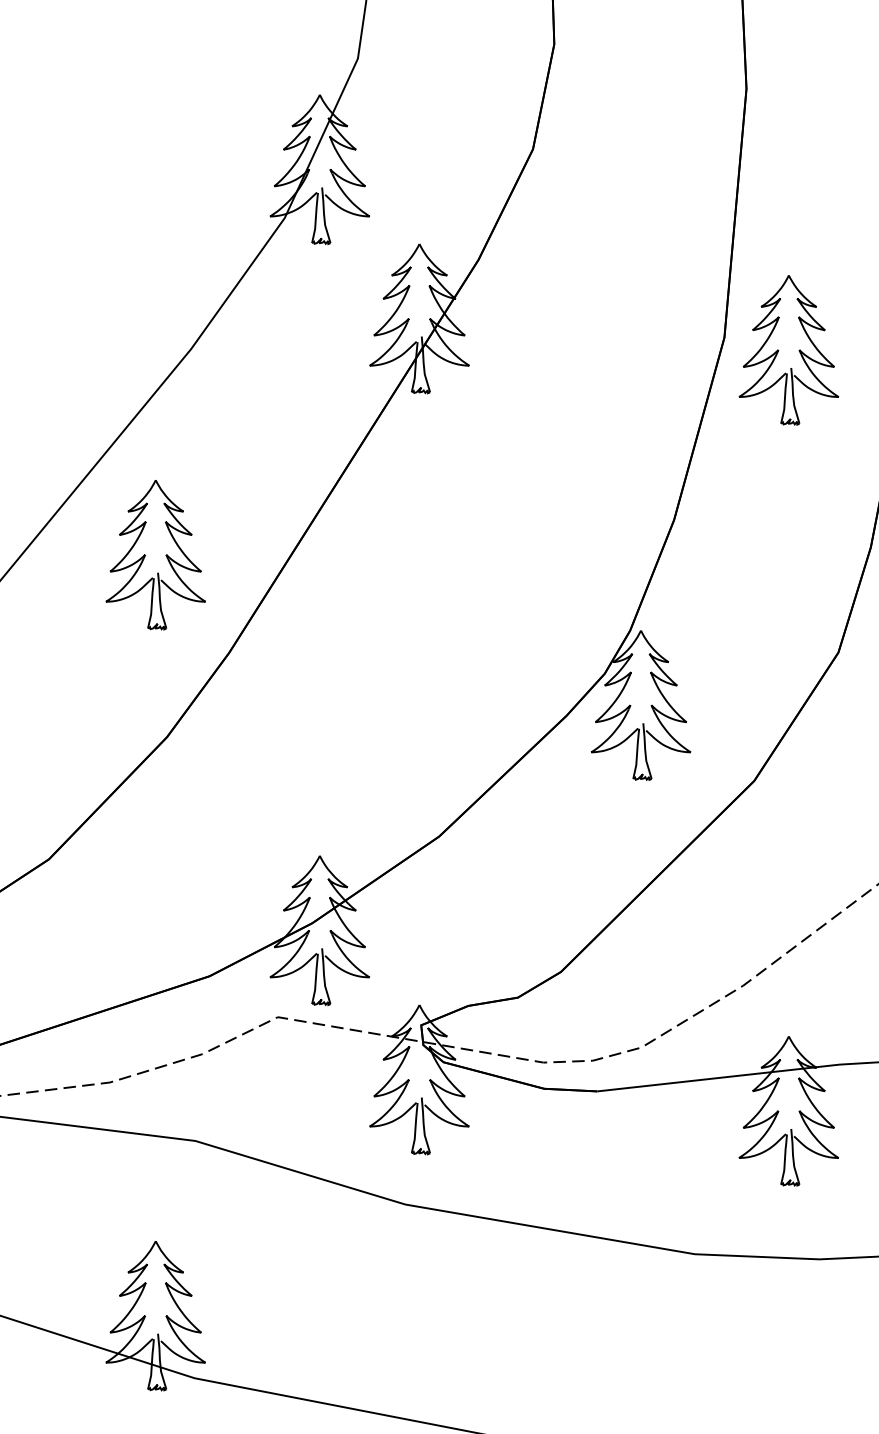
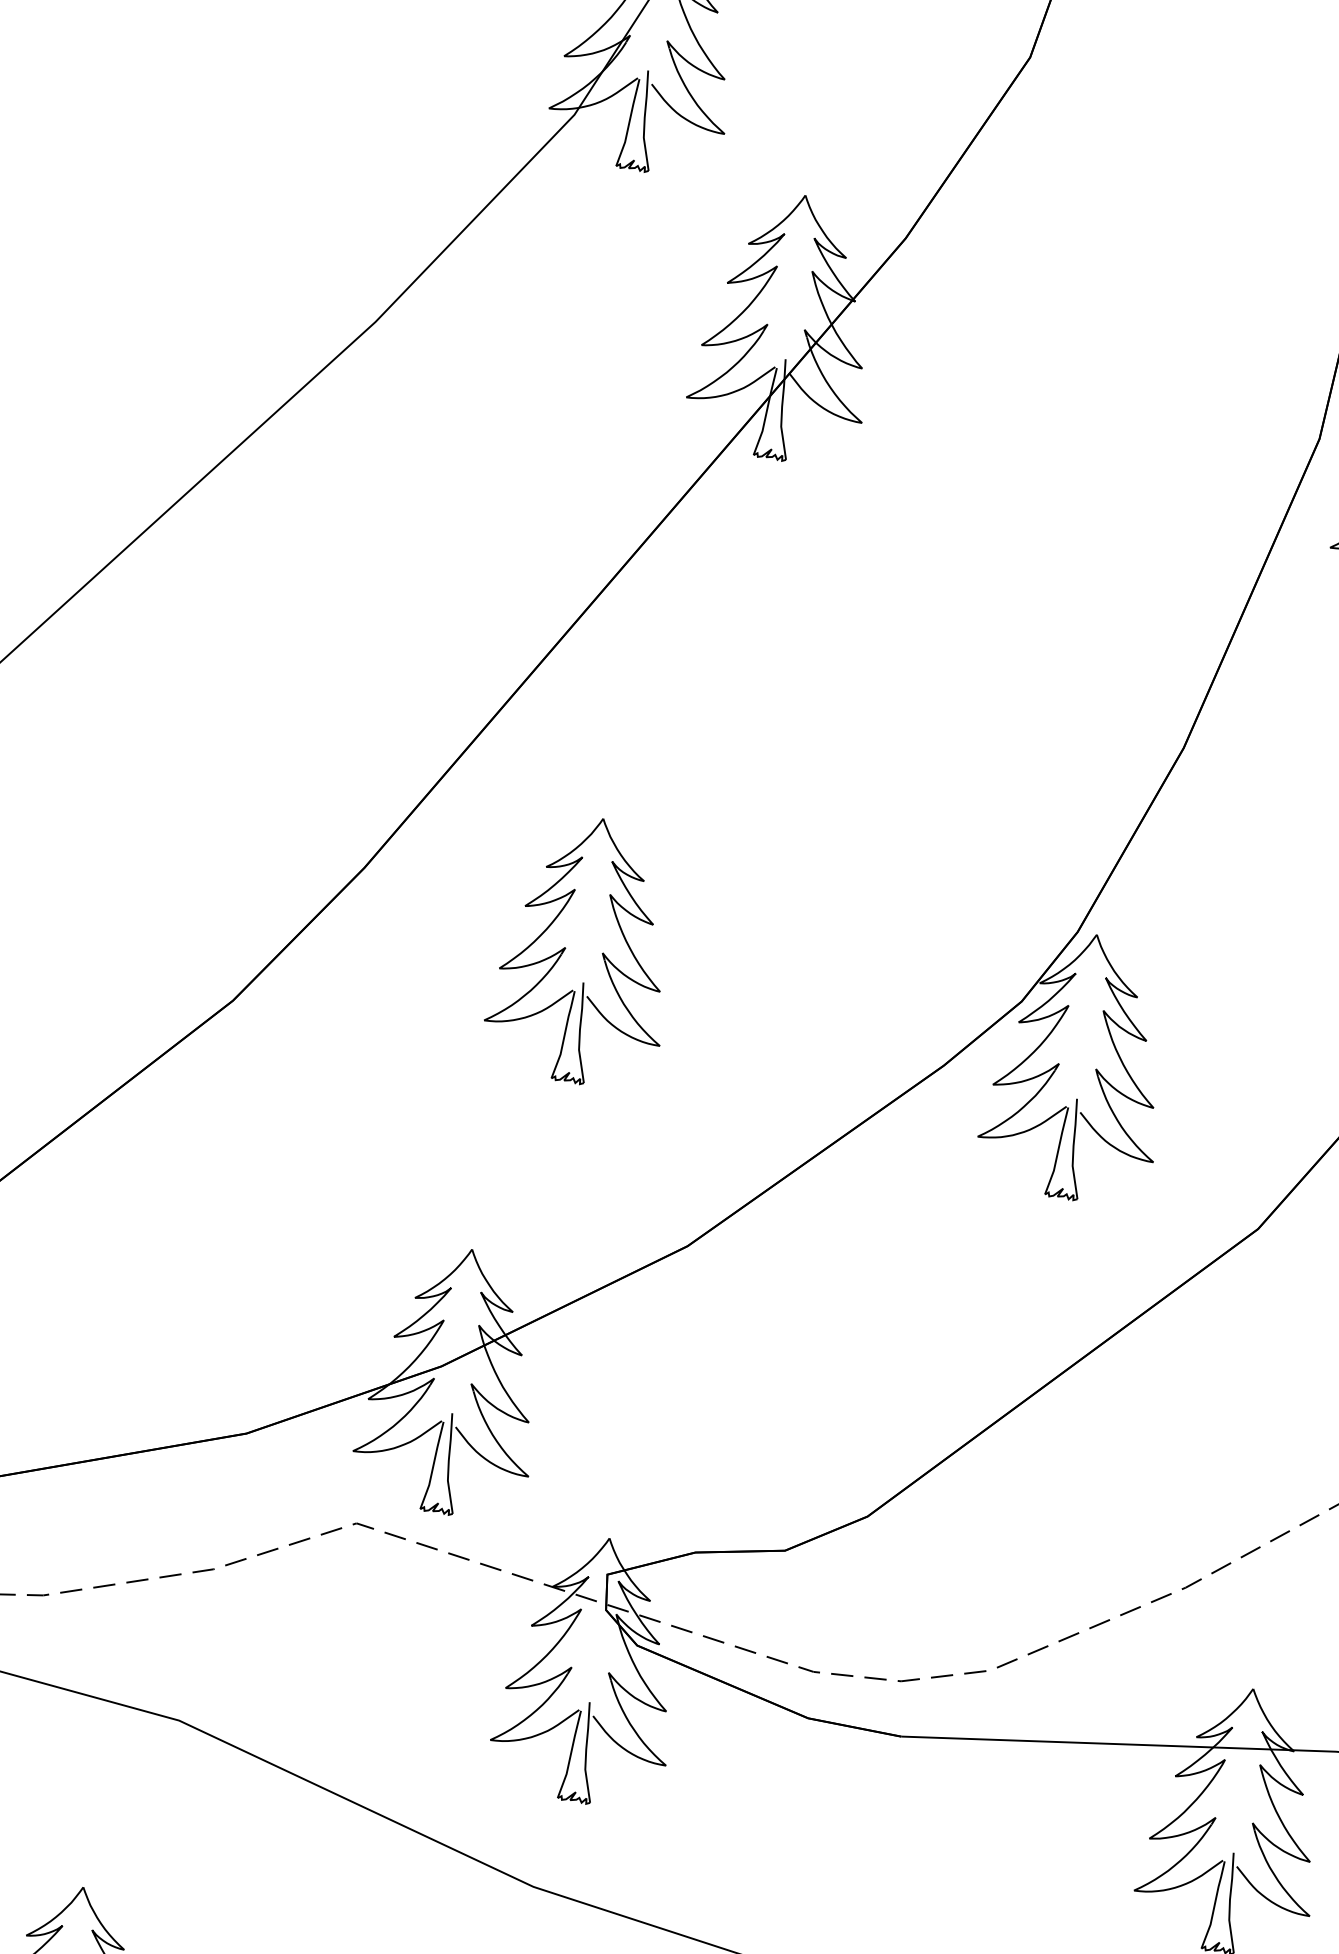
part: (155, 555) -> (583, 951), moved

